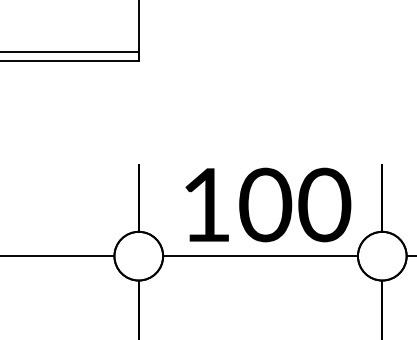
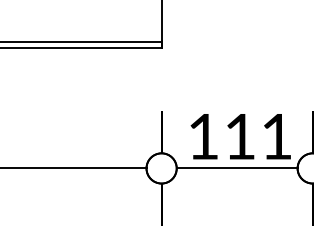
text: (294, 204) -> (258, 136), 100 -> 111

